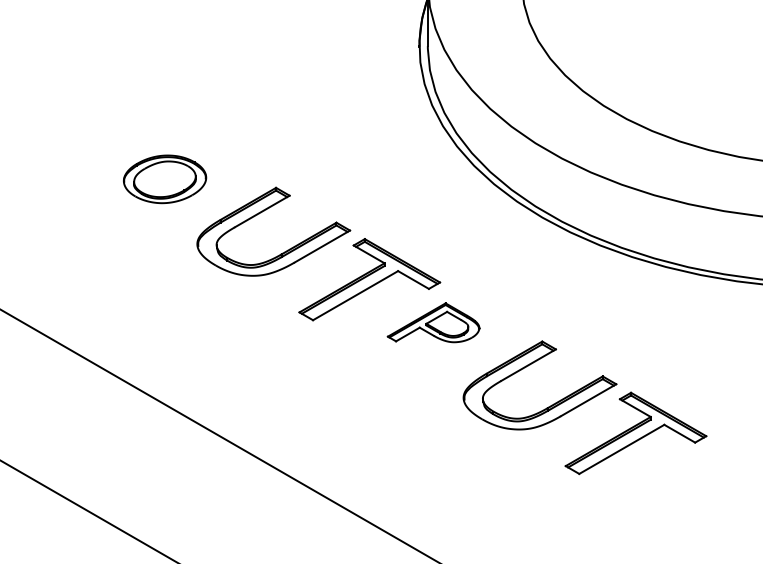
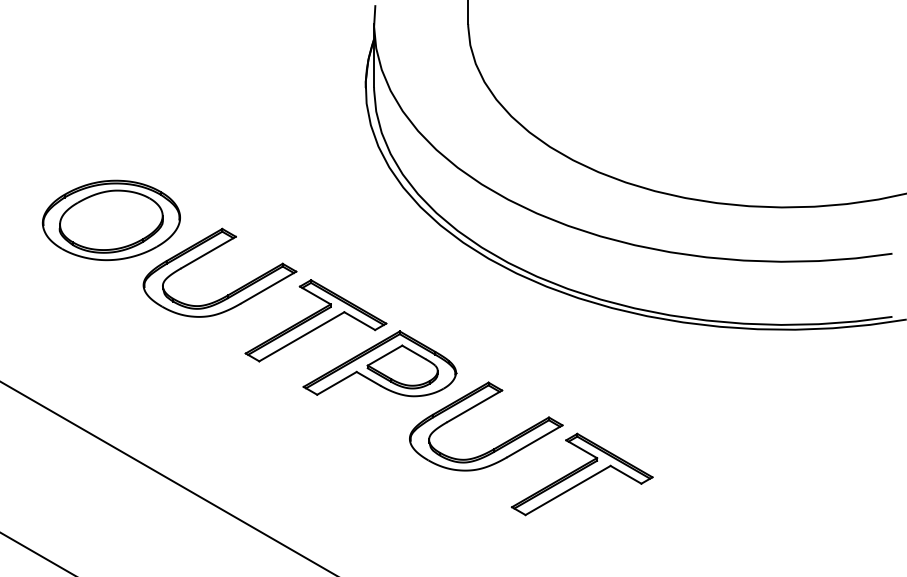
part: (164, 179) -> (110, 220), size x1.67
part: (433, 322) -> (379, 363), size x1.67

